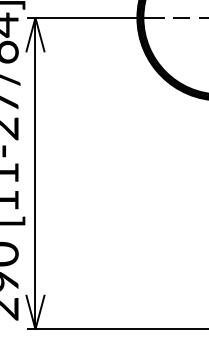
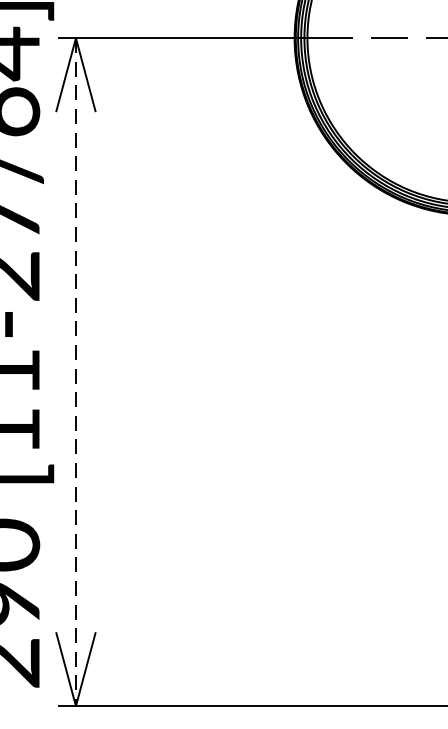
line: (35, 173) -> (75, 372), solid -> dashed

